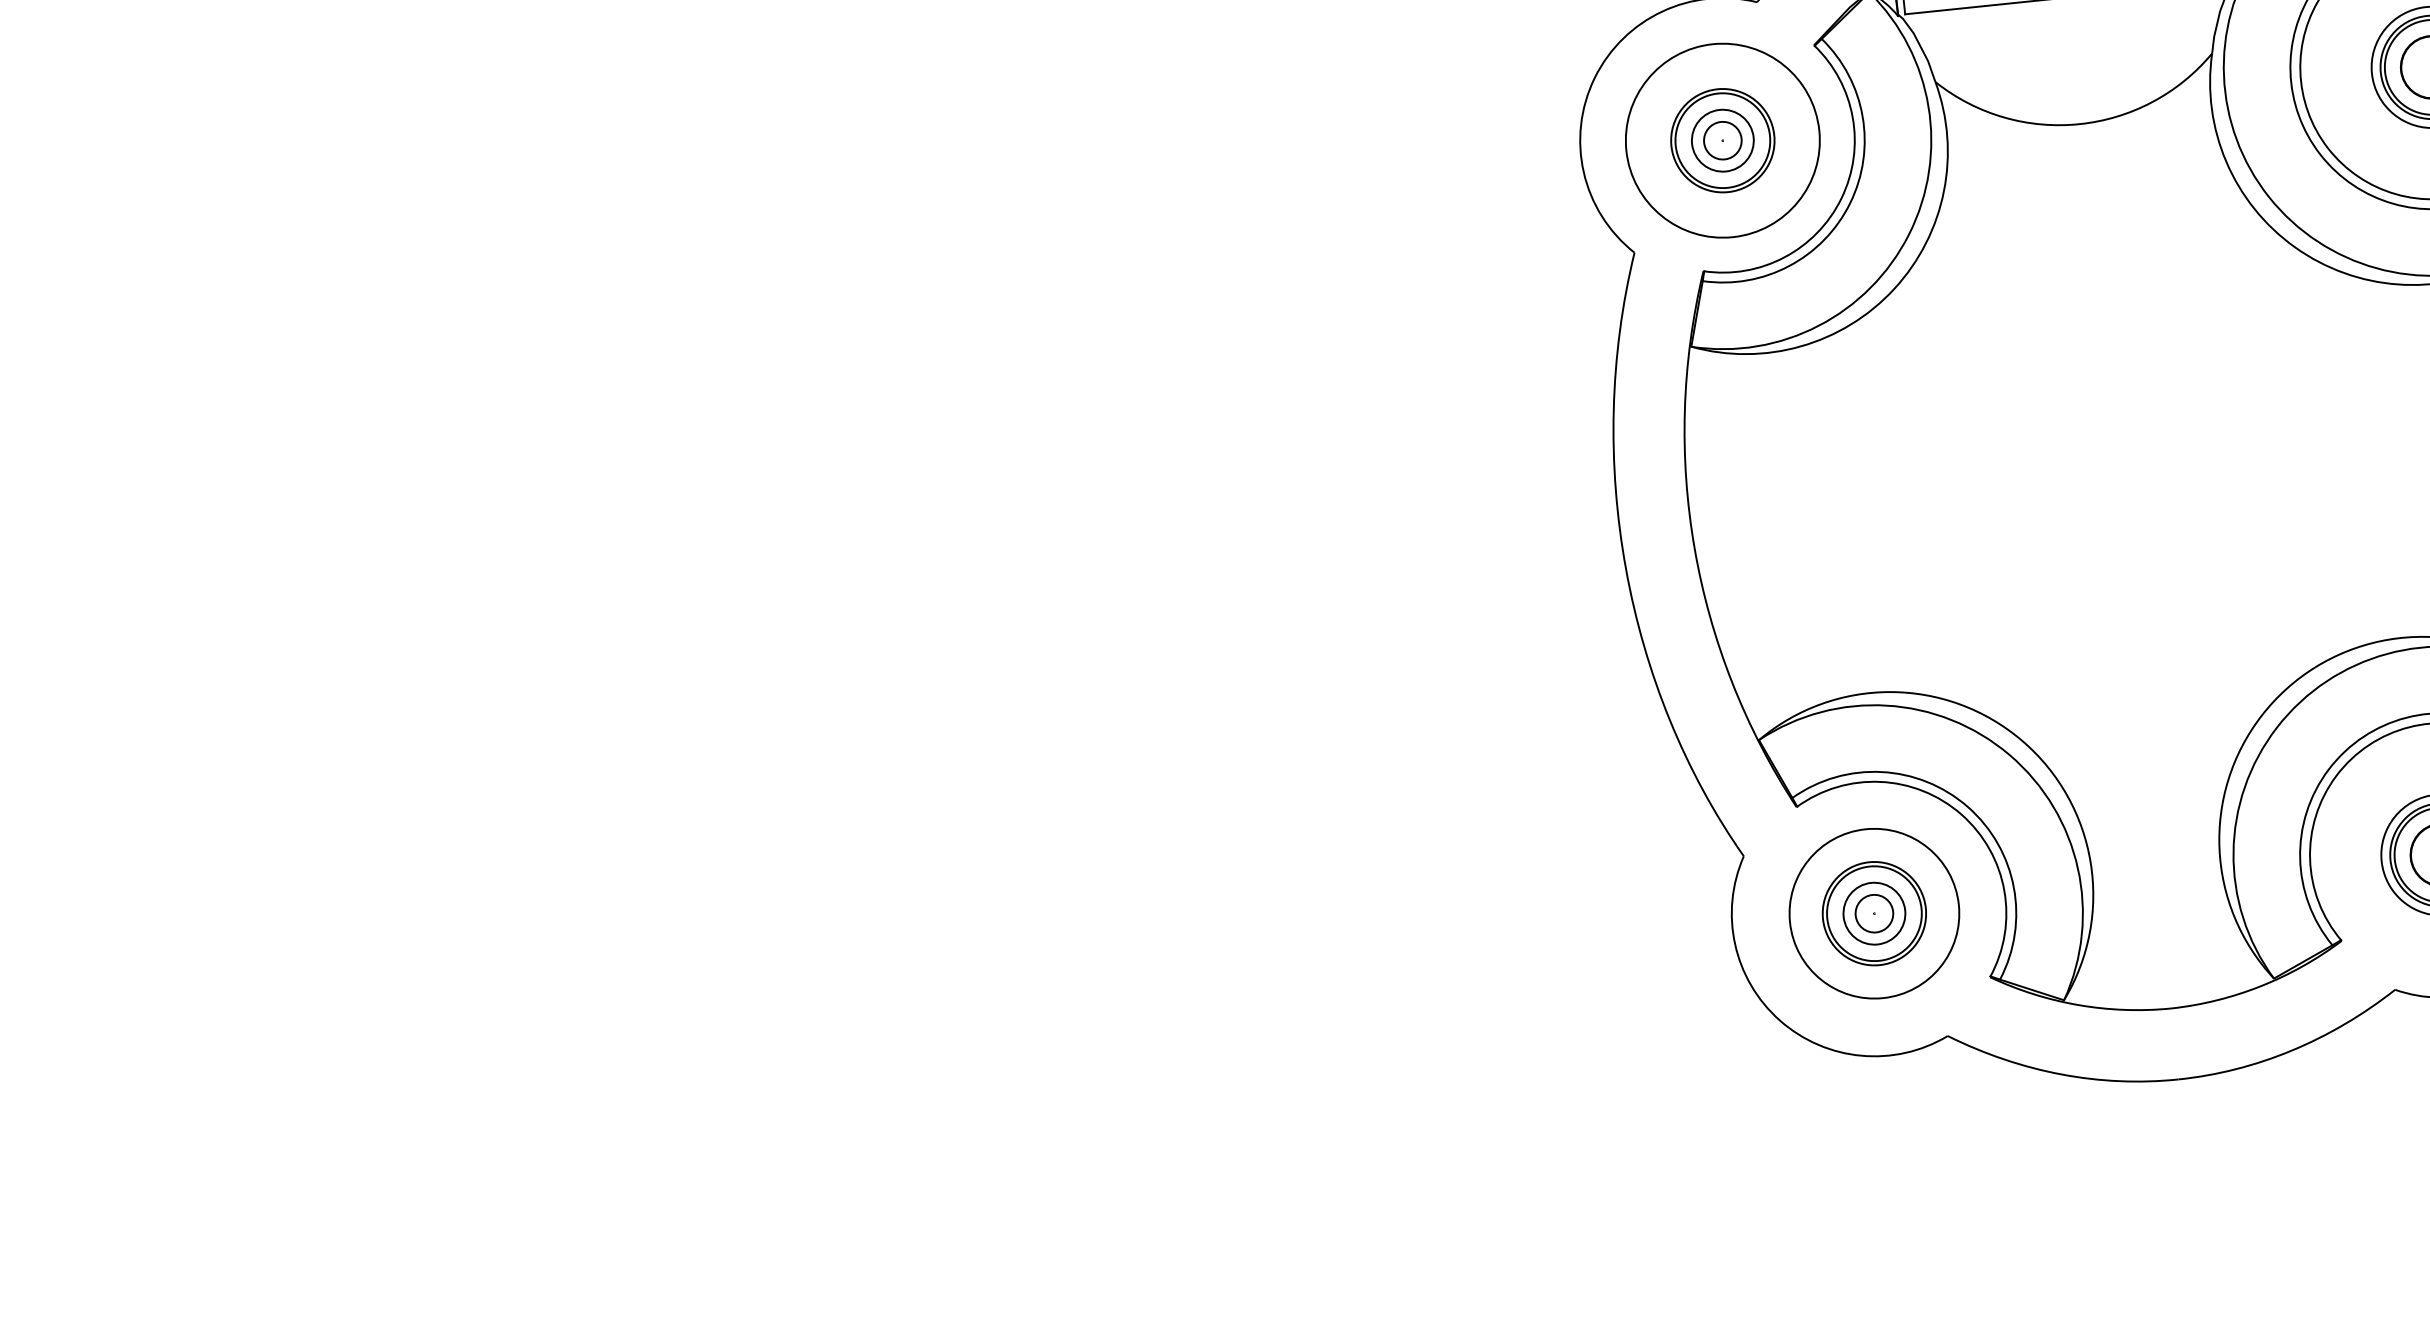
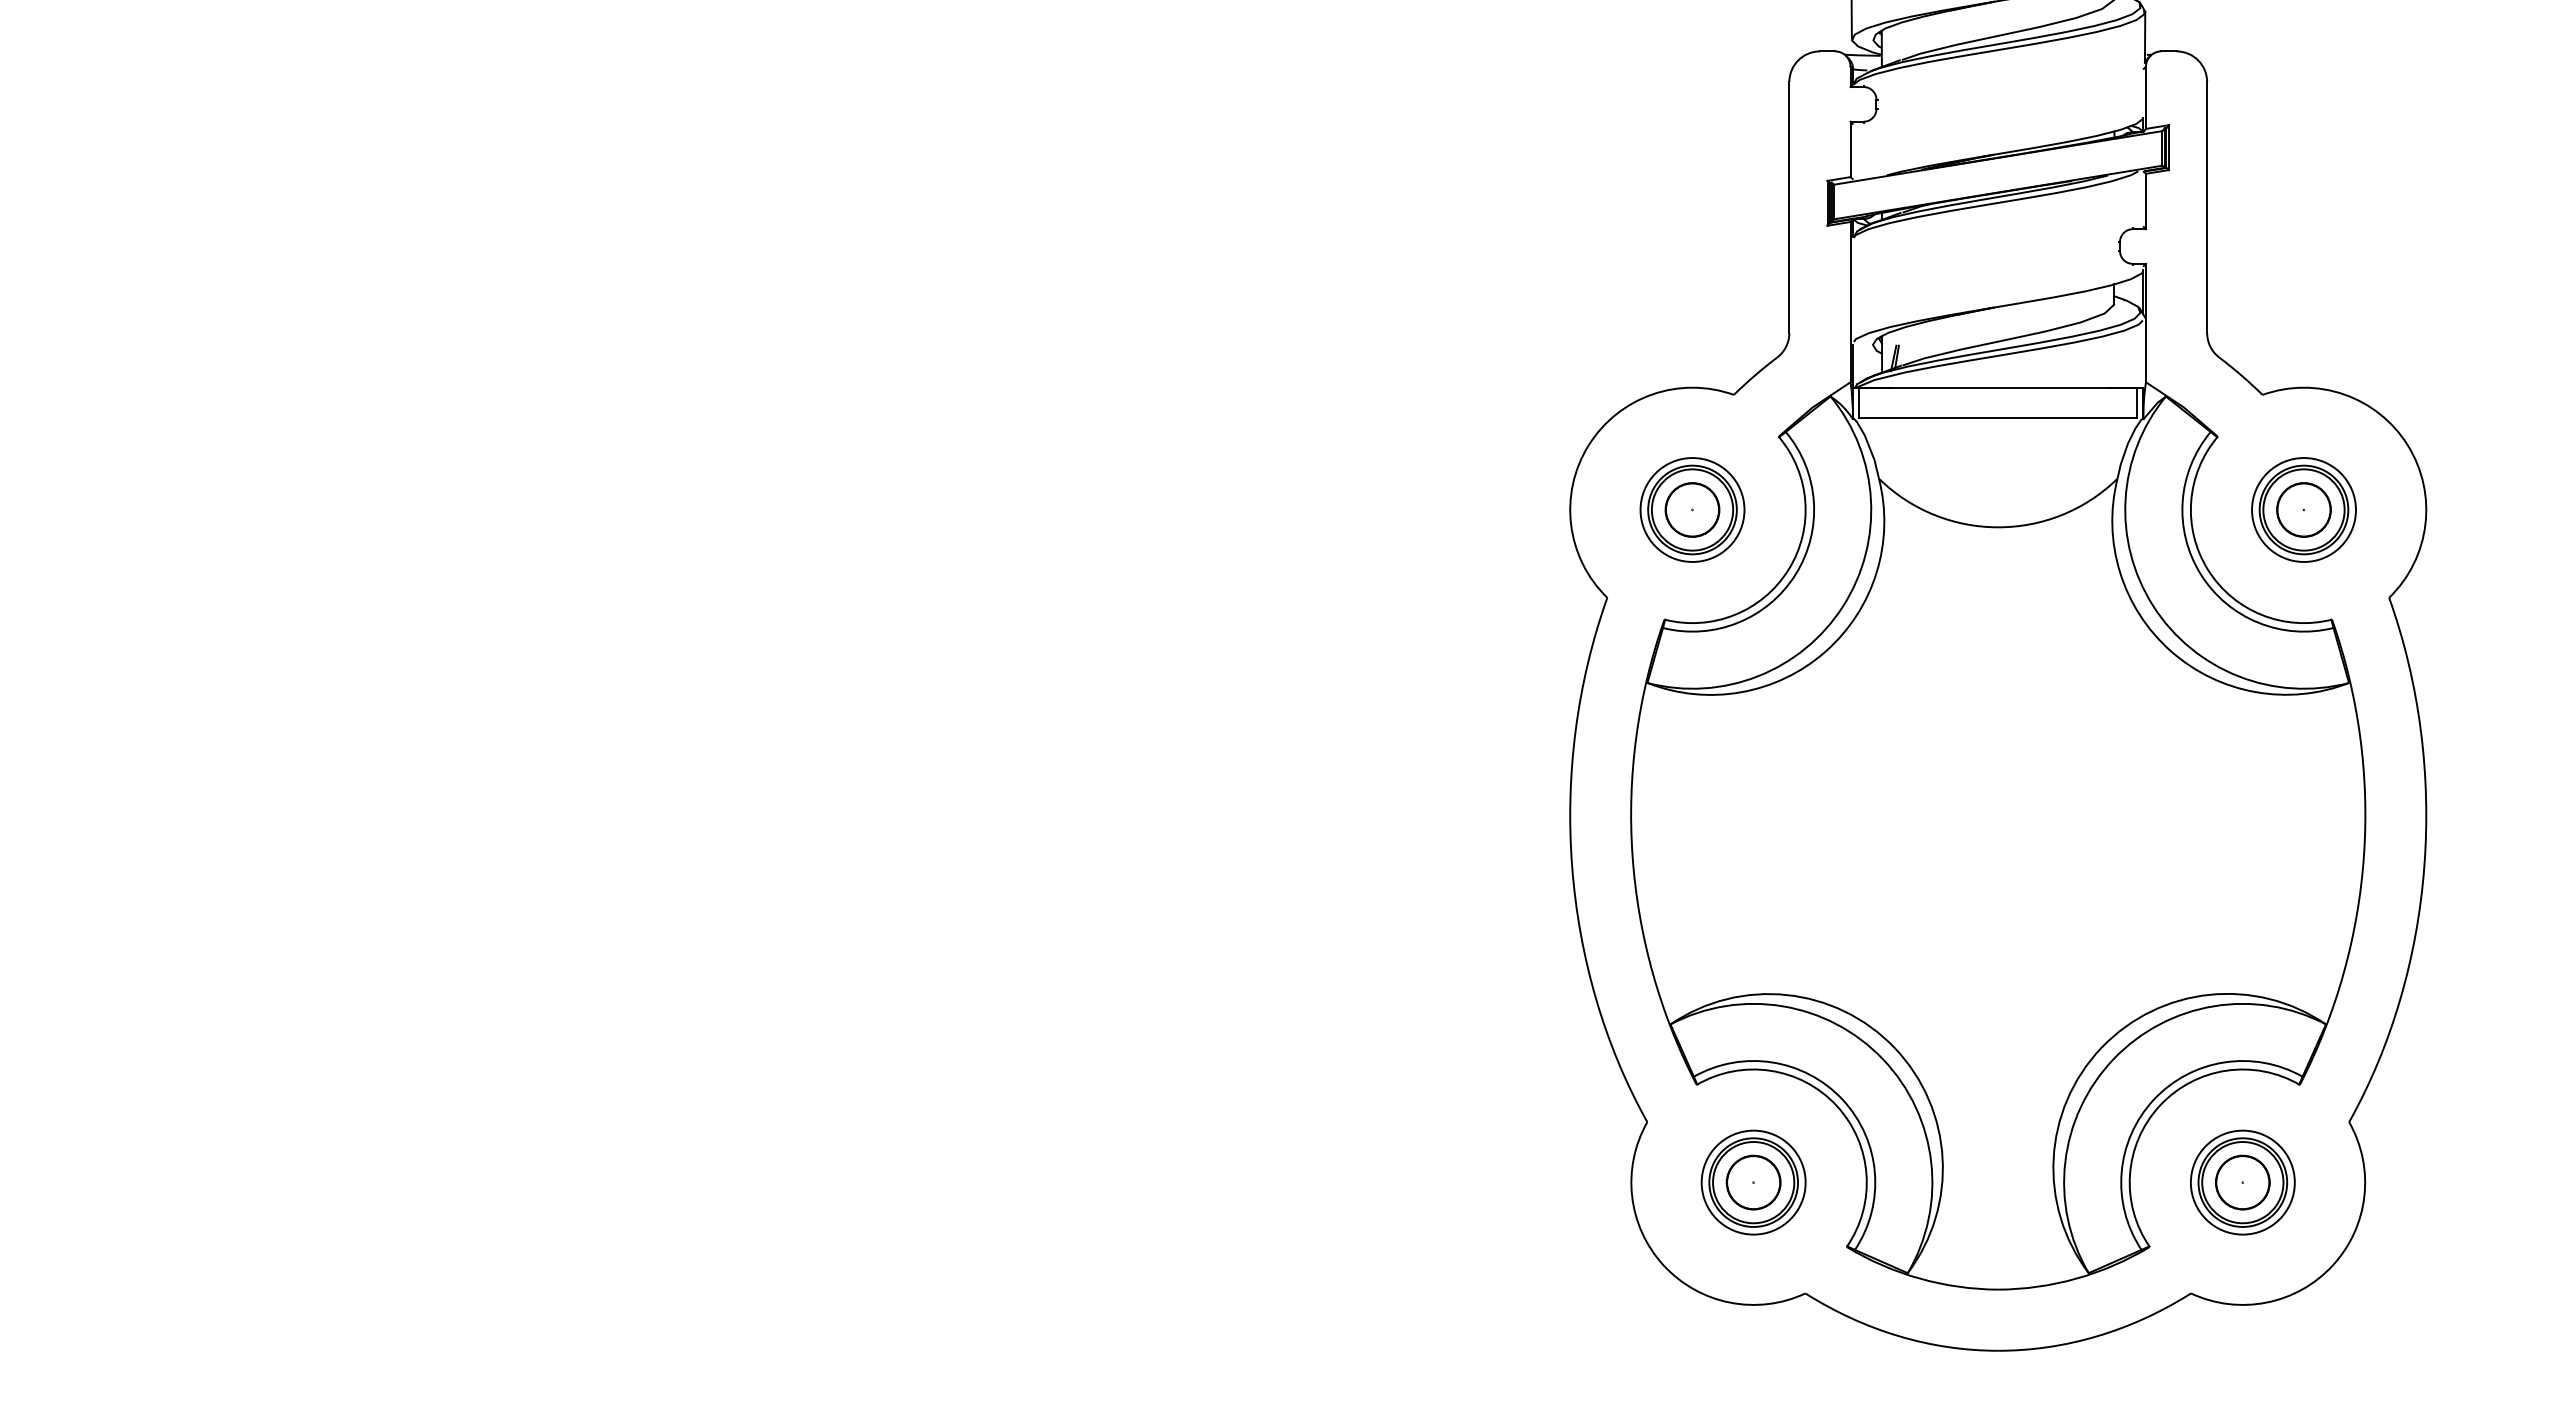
circle: (1722, 140) -> (1692, 509), size x0.62
circle: (1722, 140) -> (1692, 509), size x1.67
circle: (1874, 913) -> (1753, 1182), size x0.71
circle: (1874, 913) -> (1753, 1182), size x1.67

